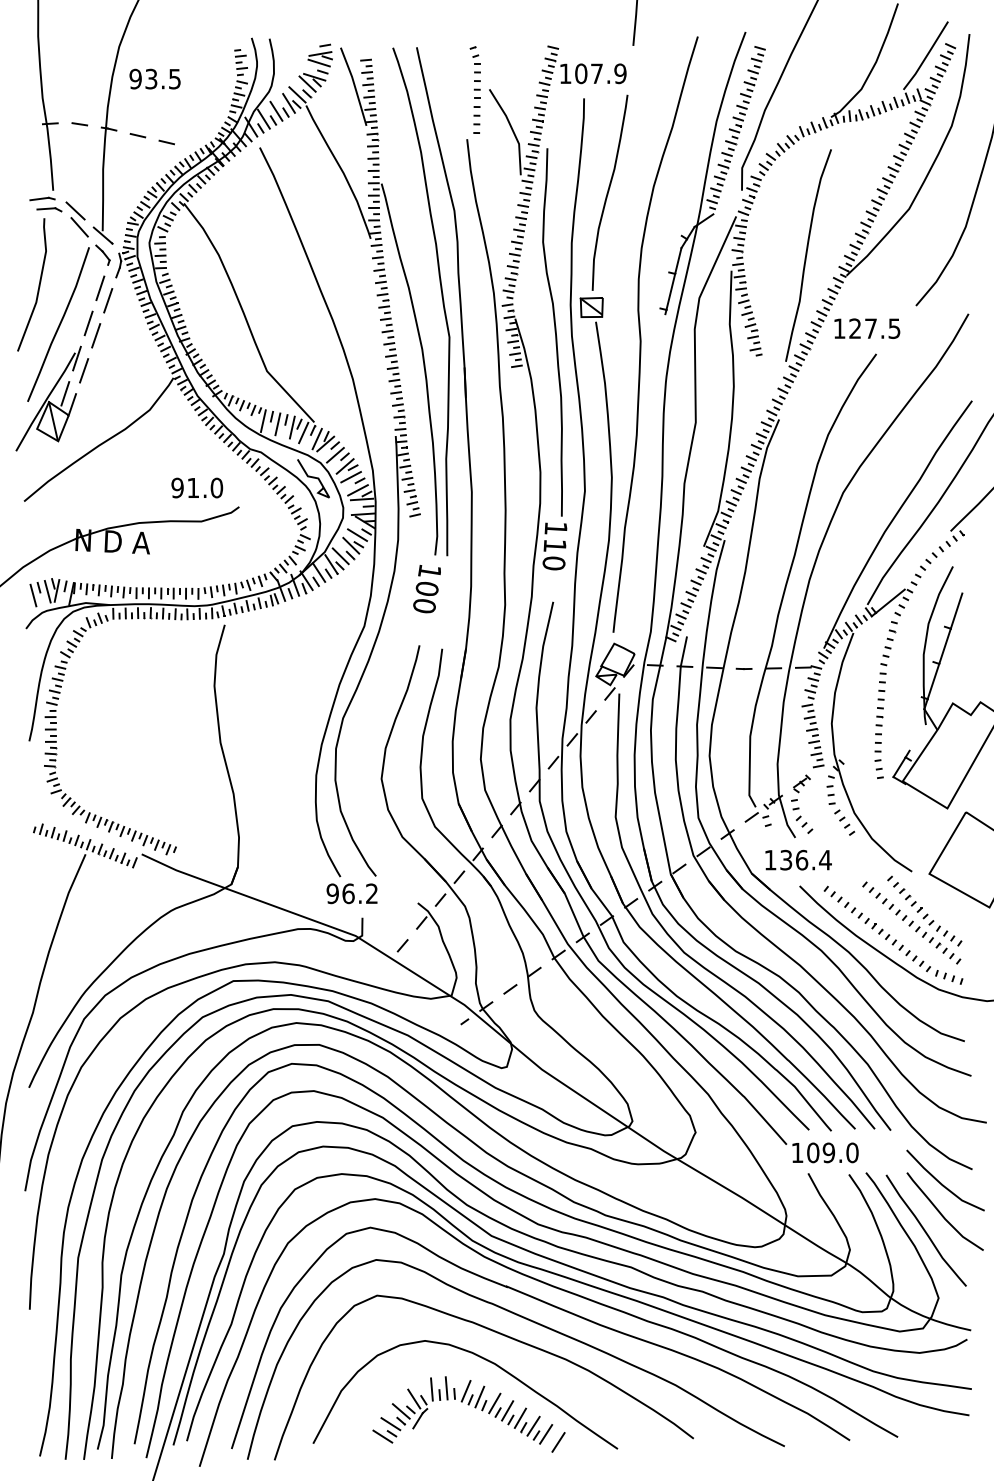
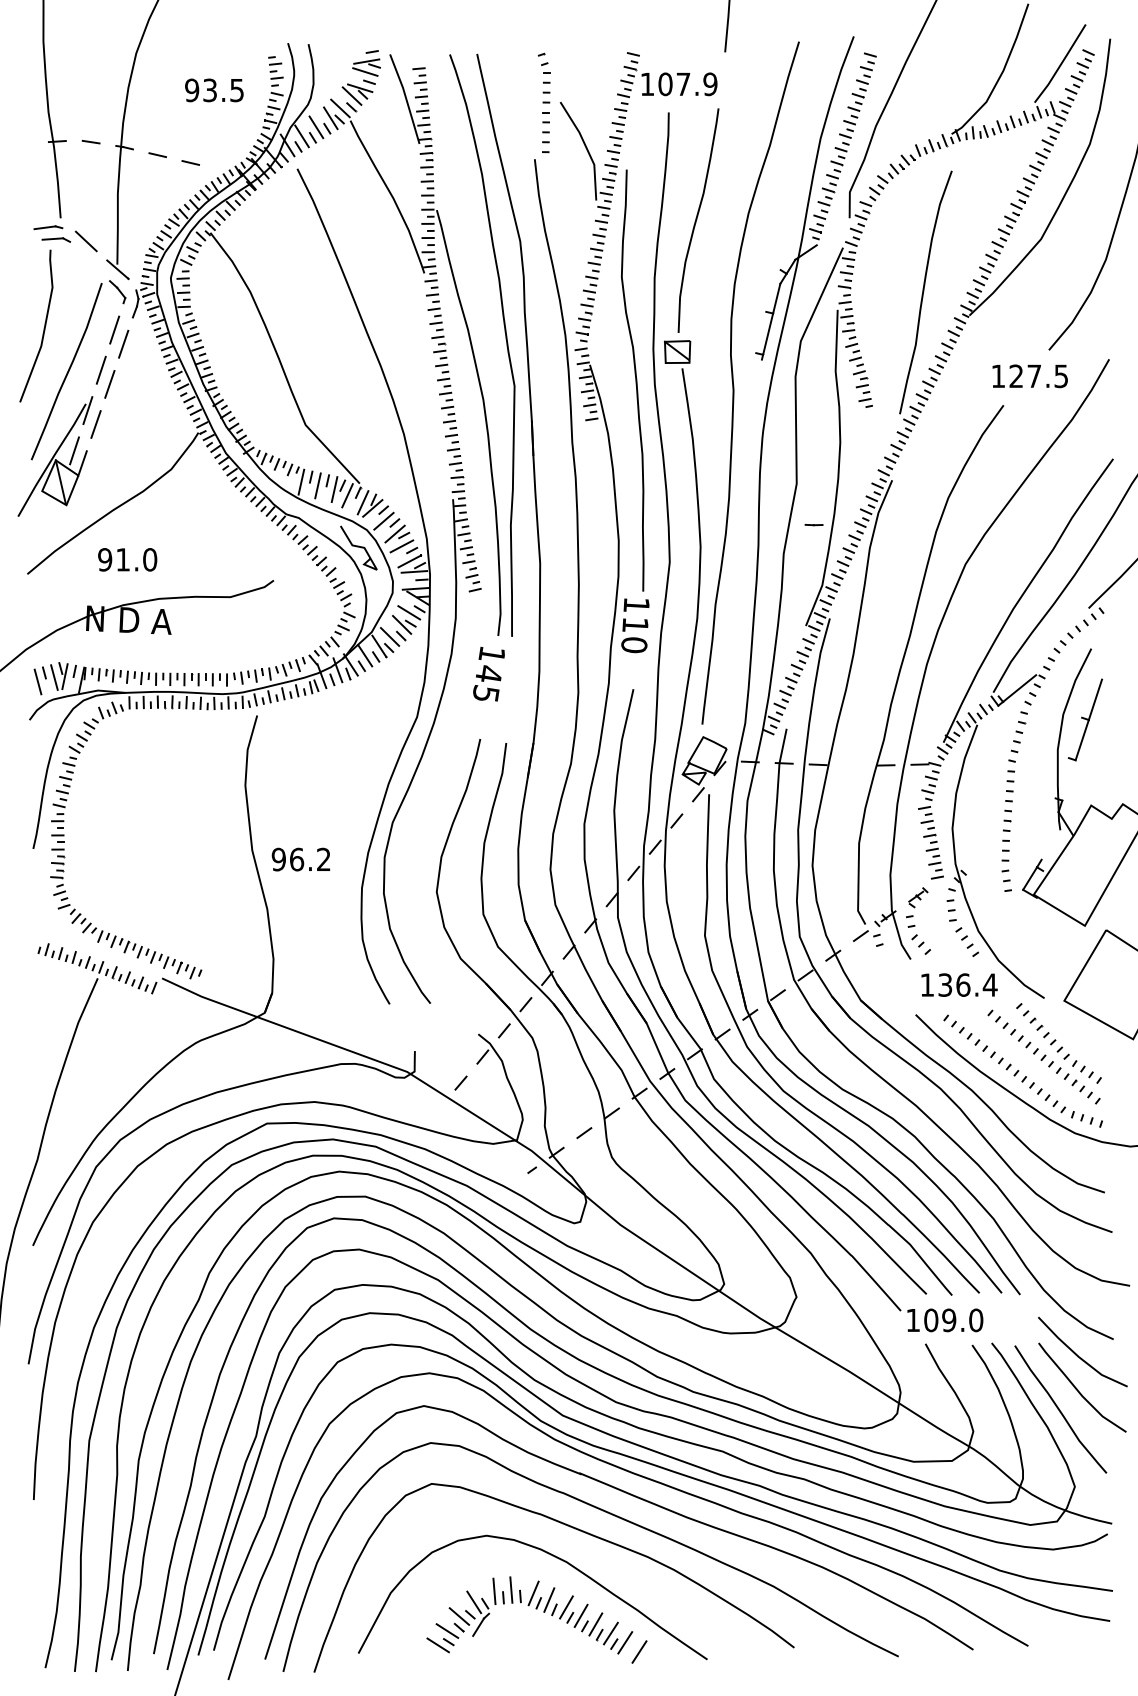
text: (155, 79) -> (214, 90), moved
line: (79, 226) -> (90, 259), removed
text: (866, 328) -> (1029, 376), moved
text: (197, 487) -> (127, 559), moved
text: (425, 596) -> (487, 683), 100 -> 145
line: (743, 669) -> (813, 525), moved
line: (933, 681) -> (1068, 780), removed
text: (798, 859) -> (959, 984), moved
text: (351, 893) -> (300, 859), moved

